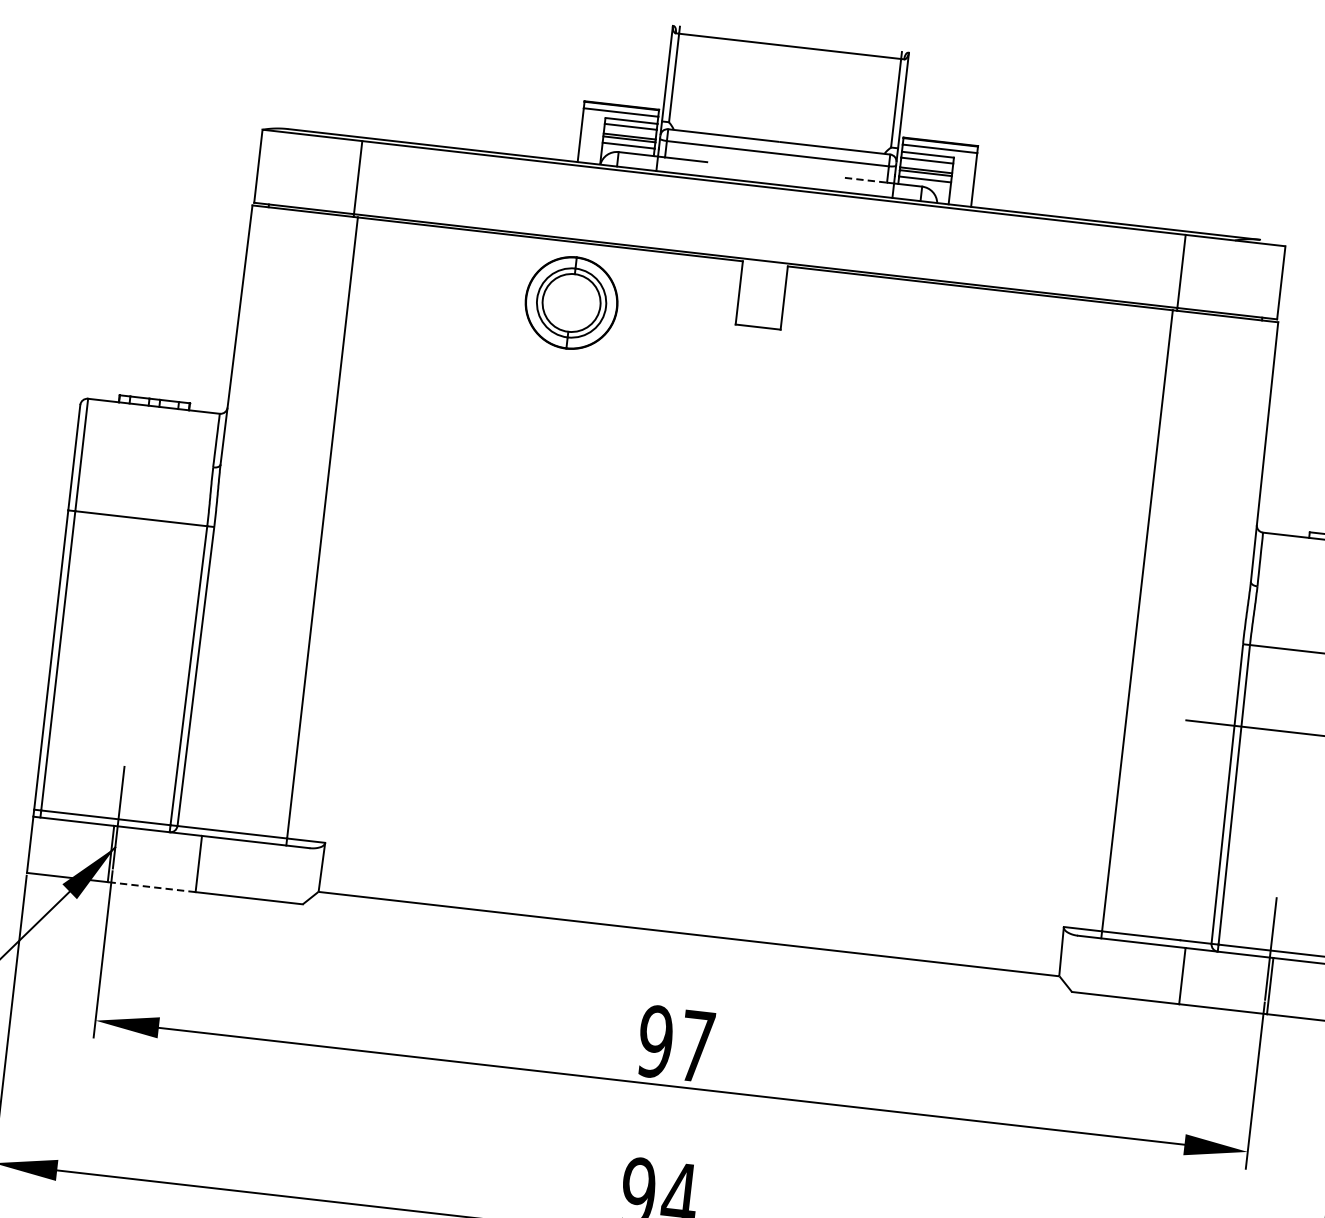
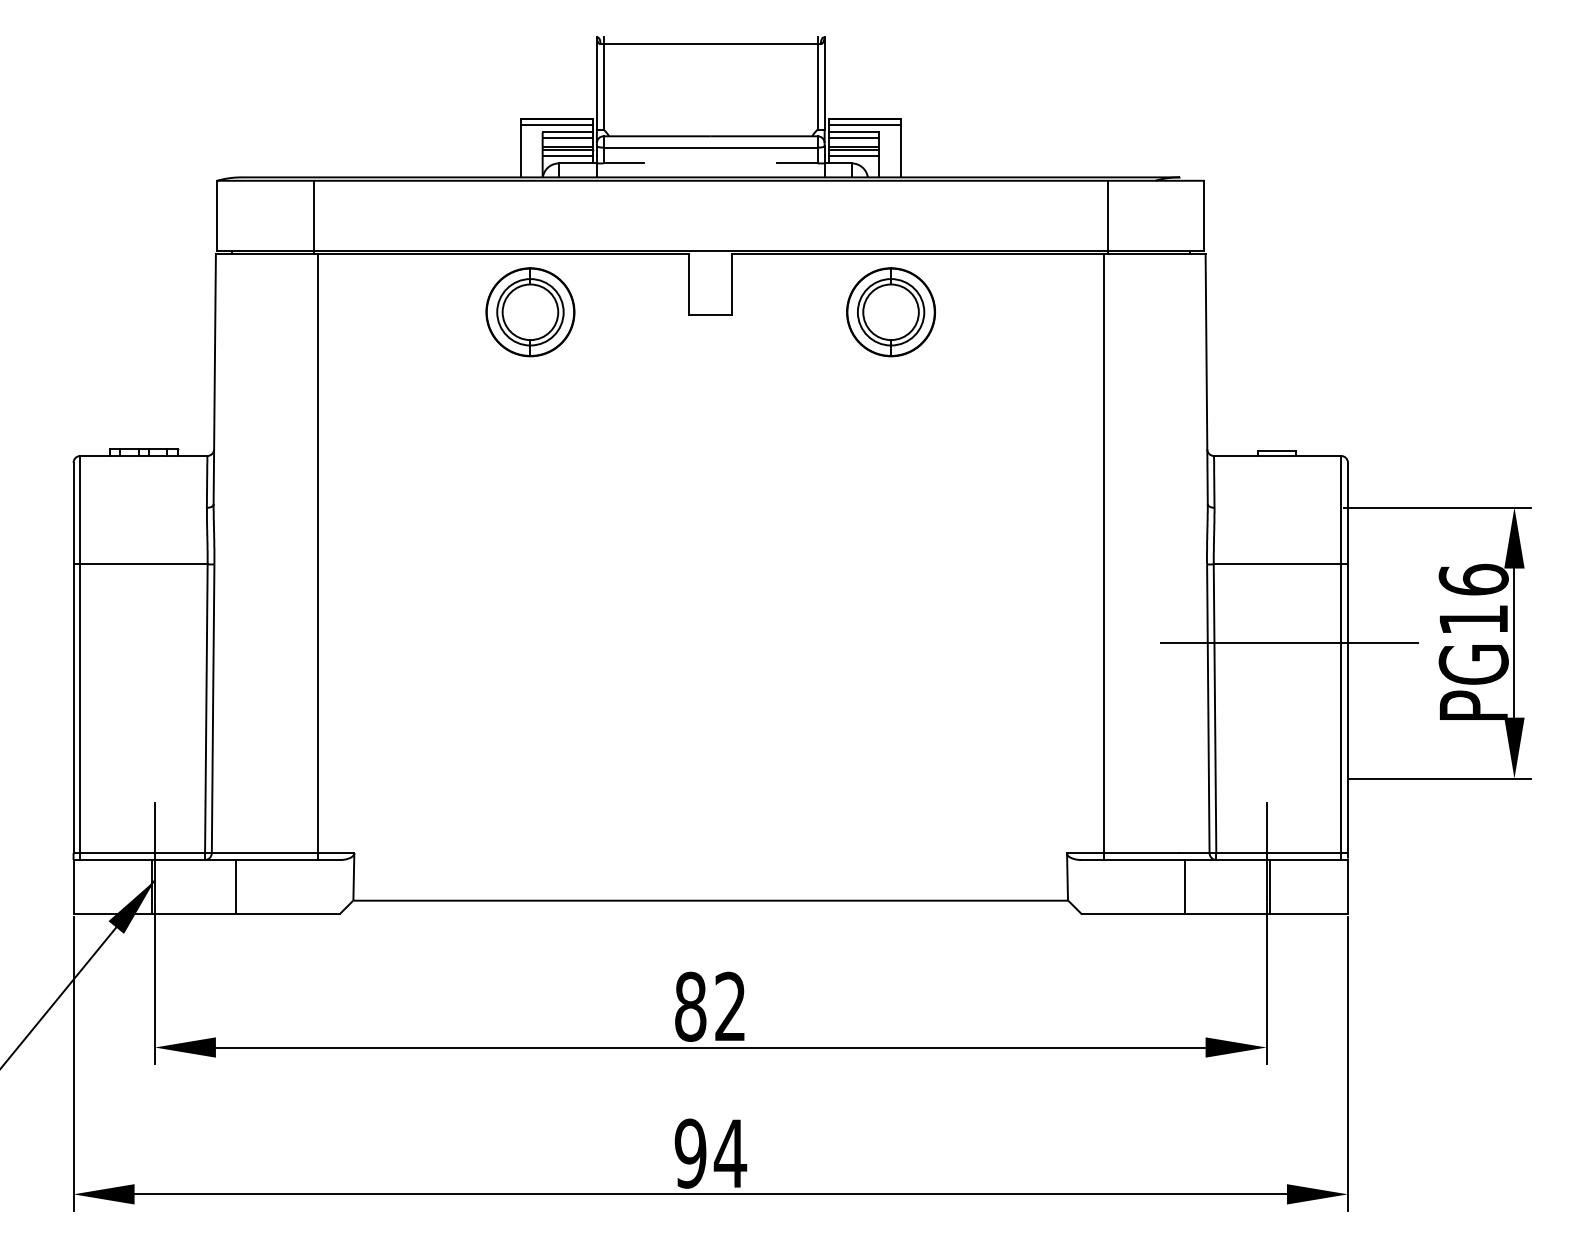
line: (866, 180) -> (798, 163), dashed -> solid
part: (944, 345) -> (890, 312), added
line: (151, 887) -> (193, 914), dashed -> solid
text: (675, 1043) -> (709, 1006), 97 -> 82

